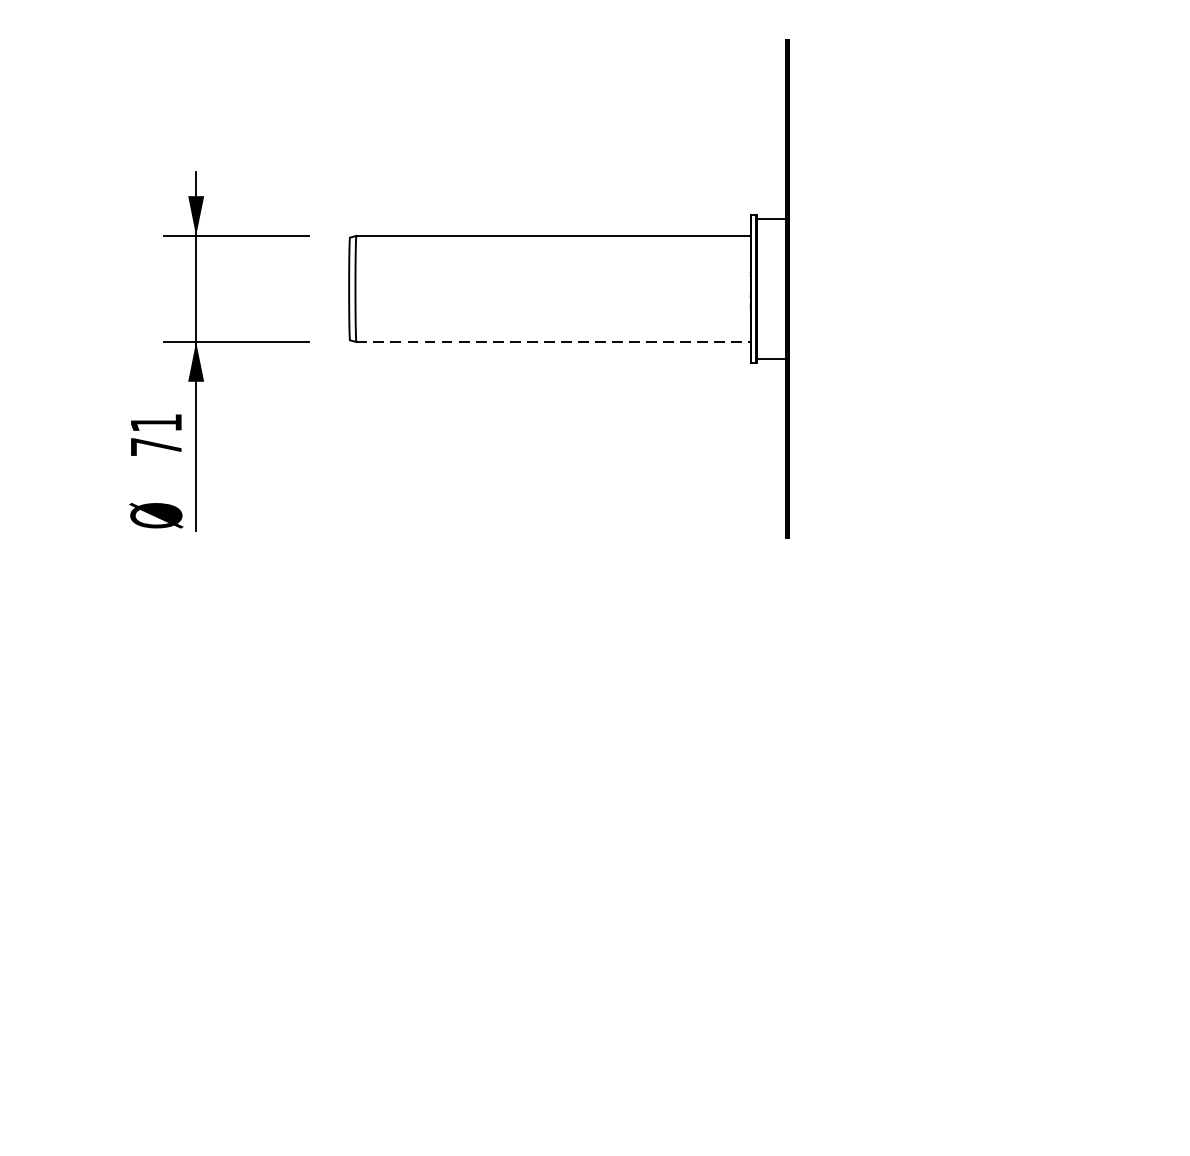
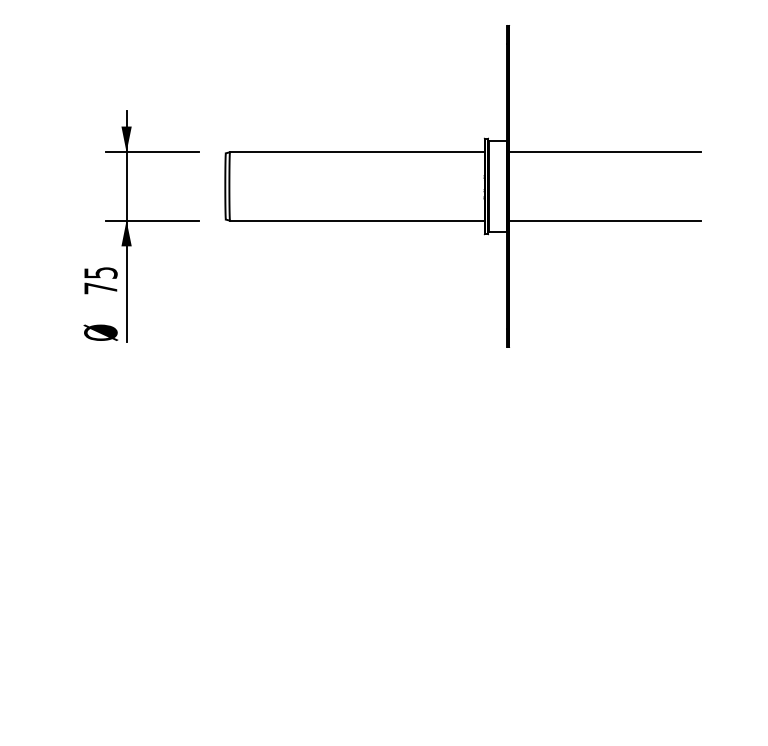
line: (938, 236) -> (605, 152), added
line: (553, 341) -> (357, 220), dashed -> solid
line: (938, 341) -> (605, 220), added
text: (155, 422) -> (100, 272), 71 -> 75

